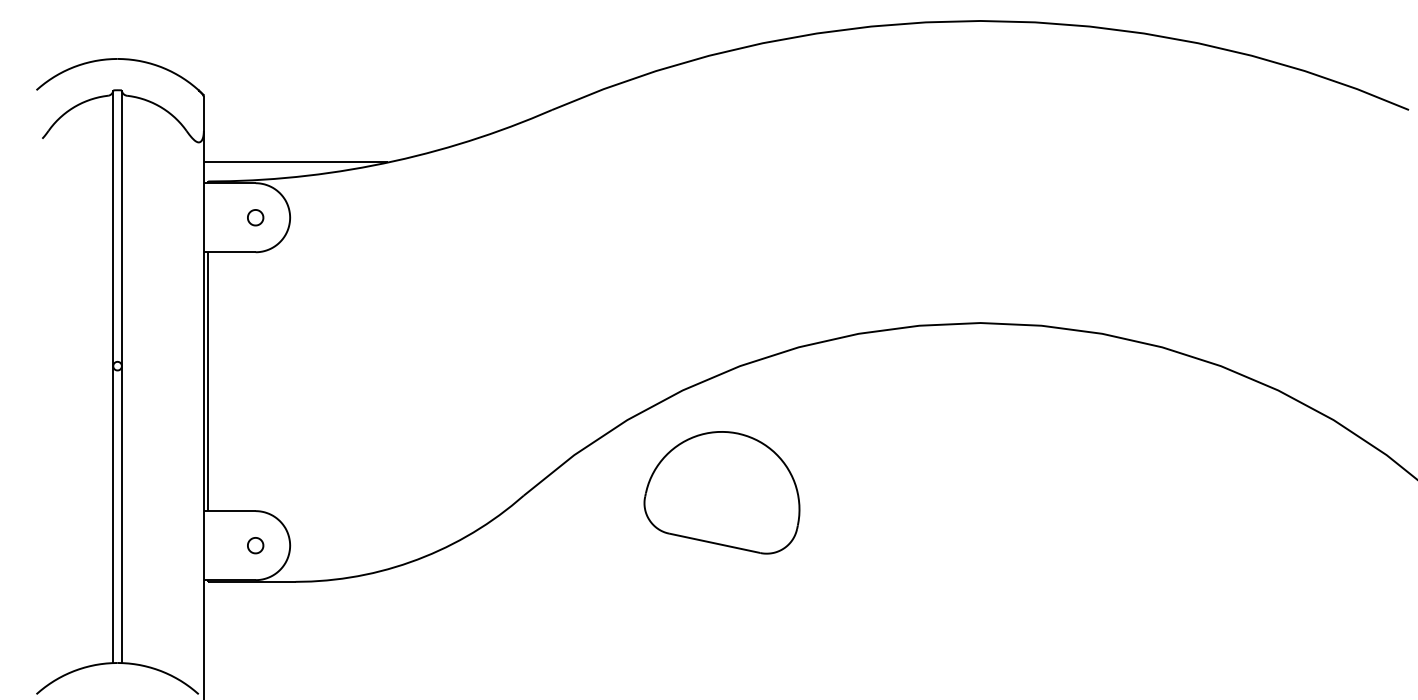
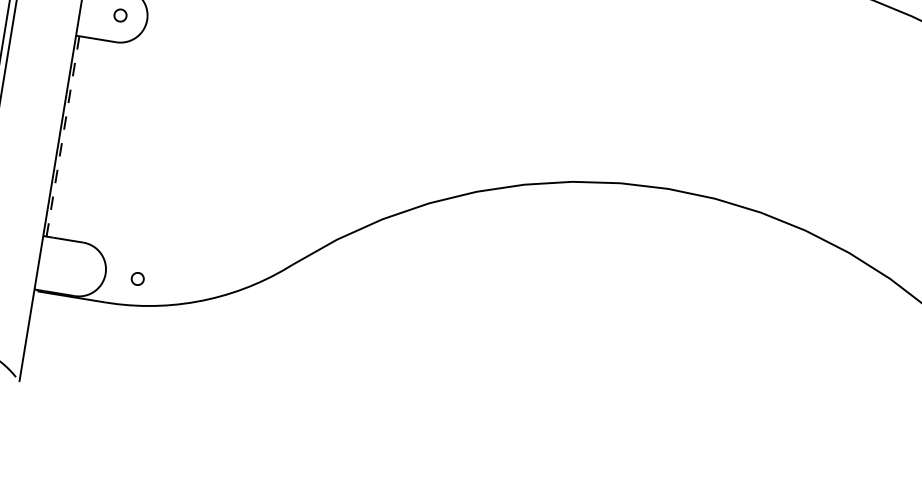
line: (208, 382) -> (63, 137), solid -> dashed
part: (721, 492) -> (446, 287), removed
part: (255, 545) -> (137, 278), moved

